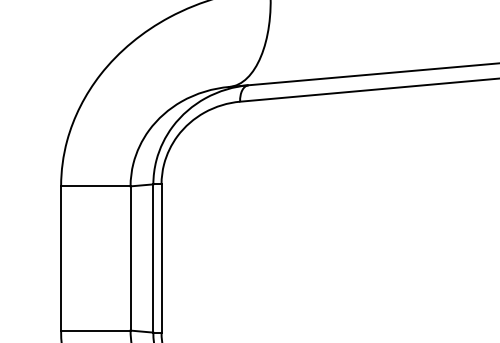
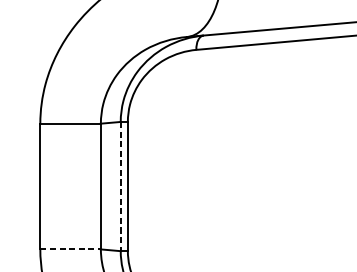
line: (153, 259) -> (120, 187), solid -> dashed
line: (95, 330) -> (70, 249), solid -> dashed

